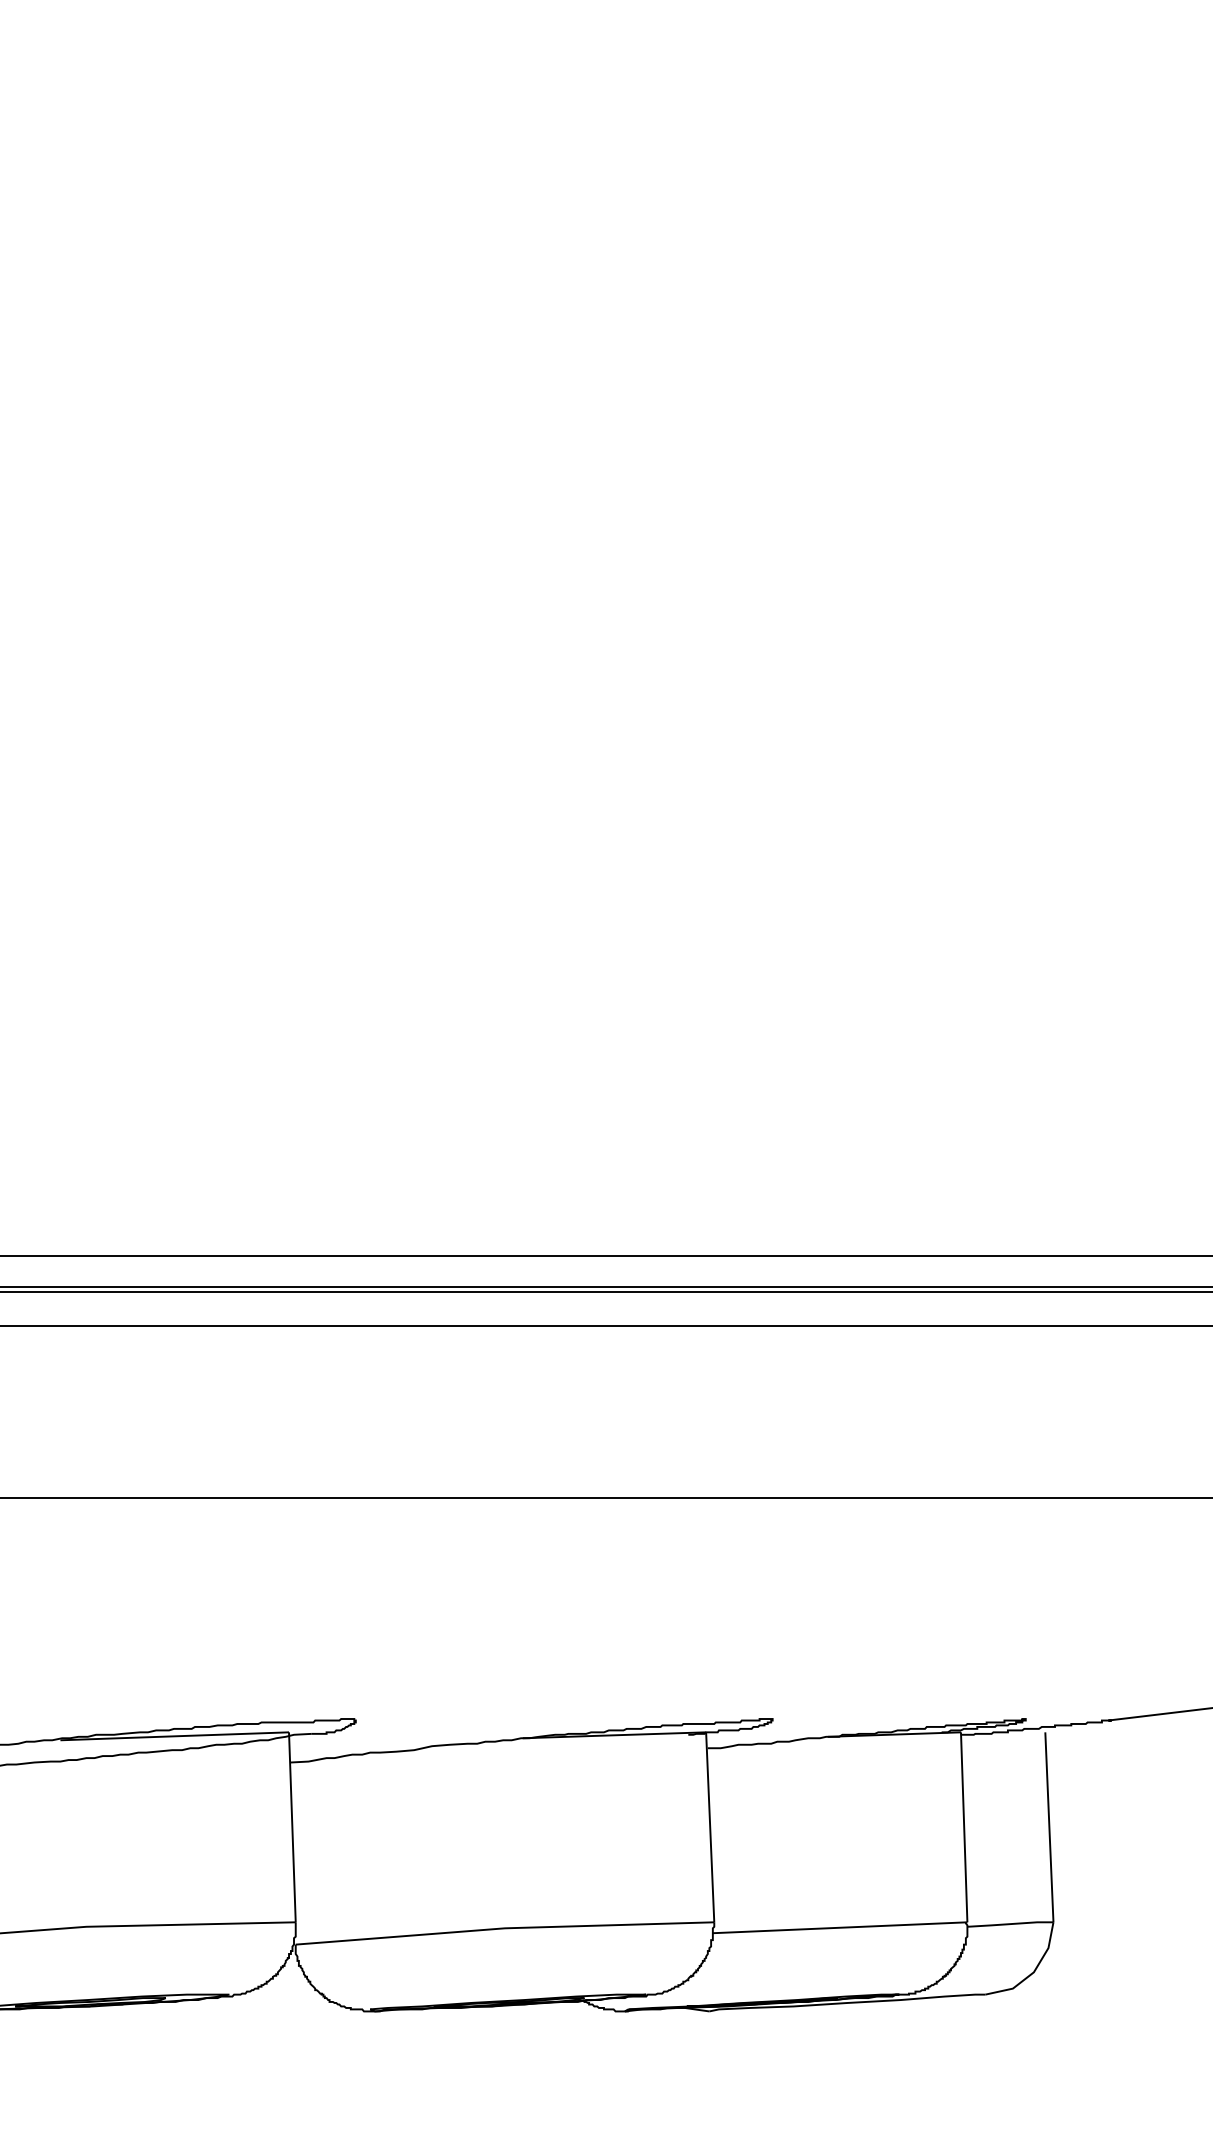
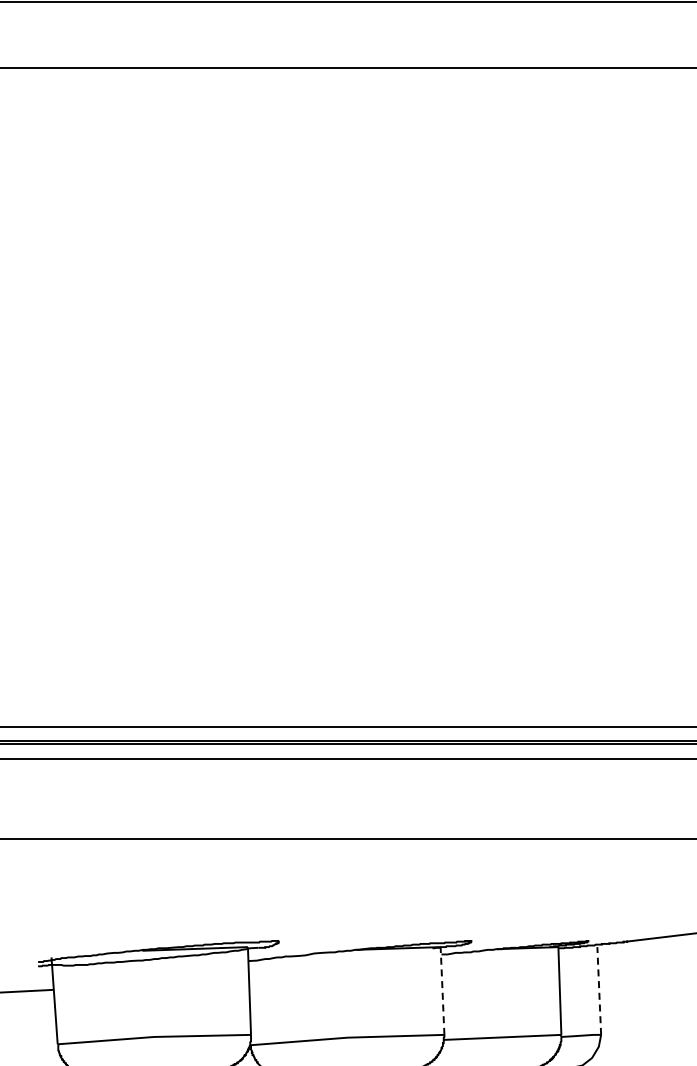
line: (710, 1828) -> (442, 991), solid -> dashed
line: (1049, 1828) -> (599, 991), solid -> dashed

